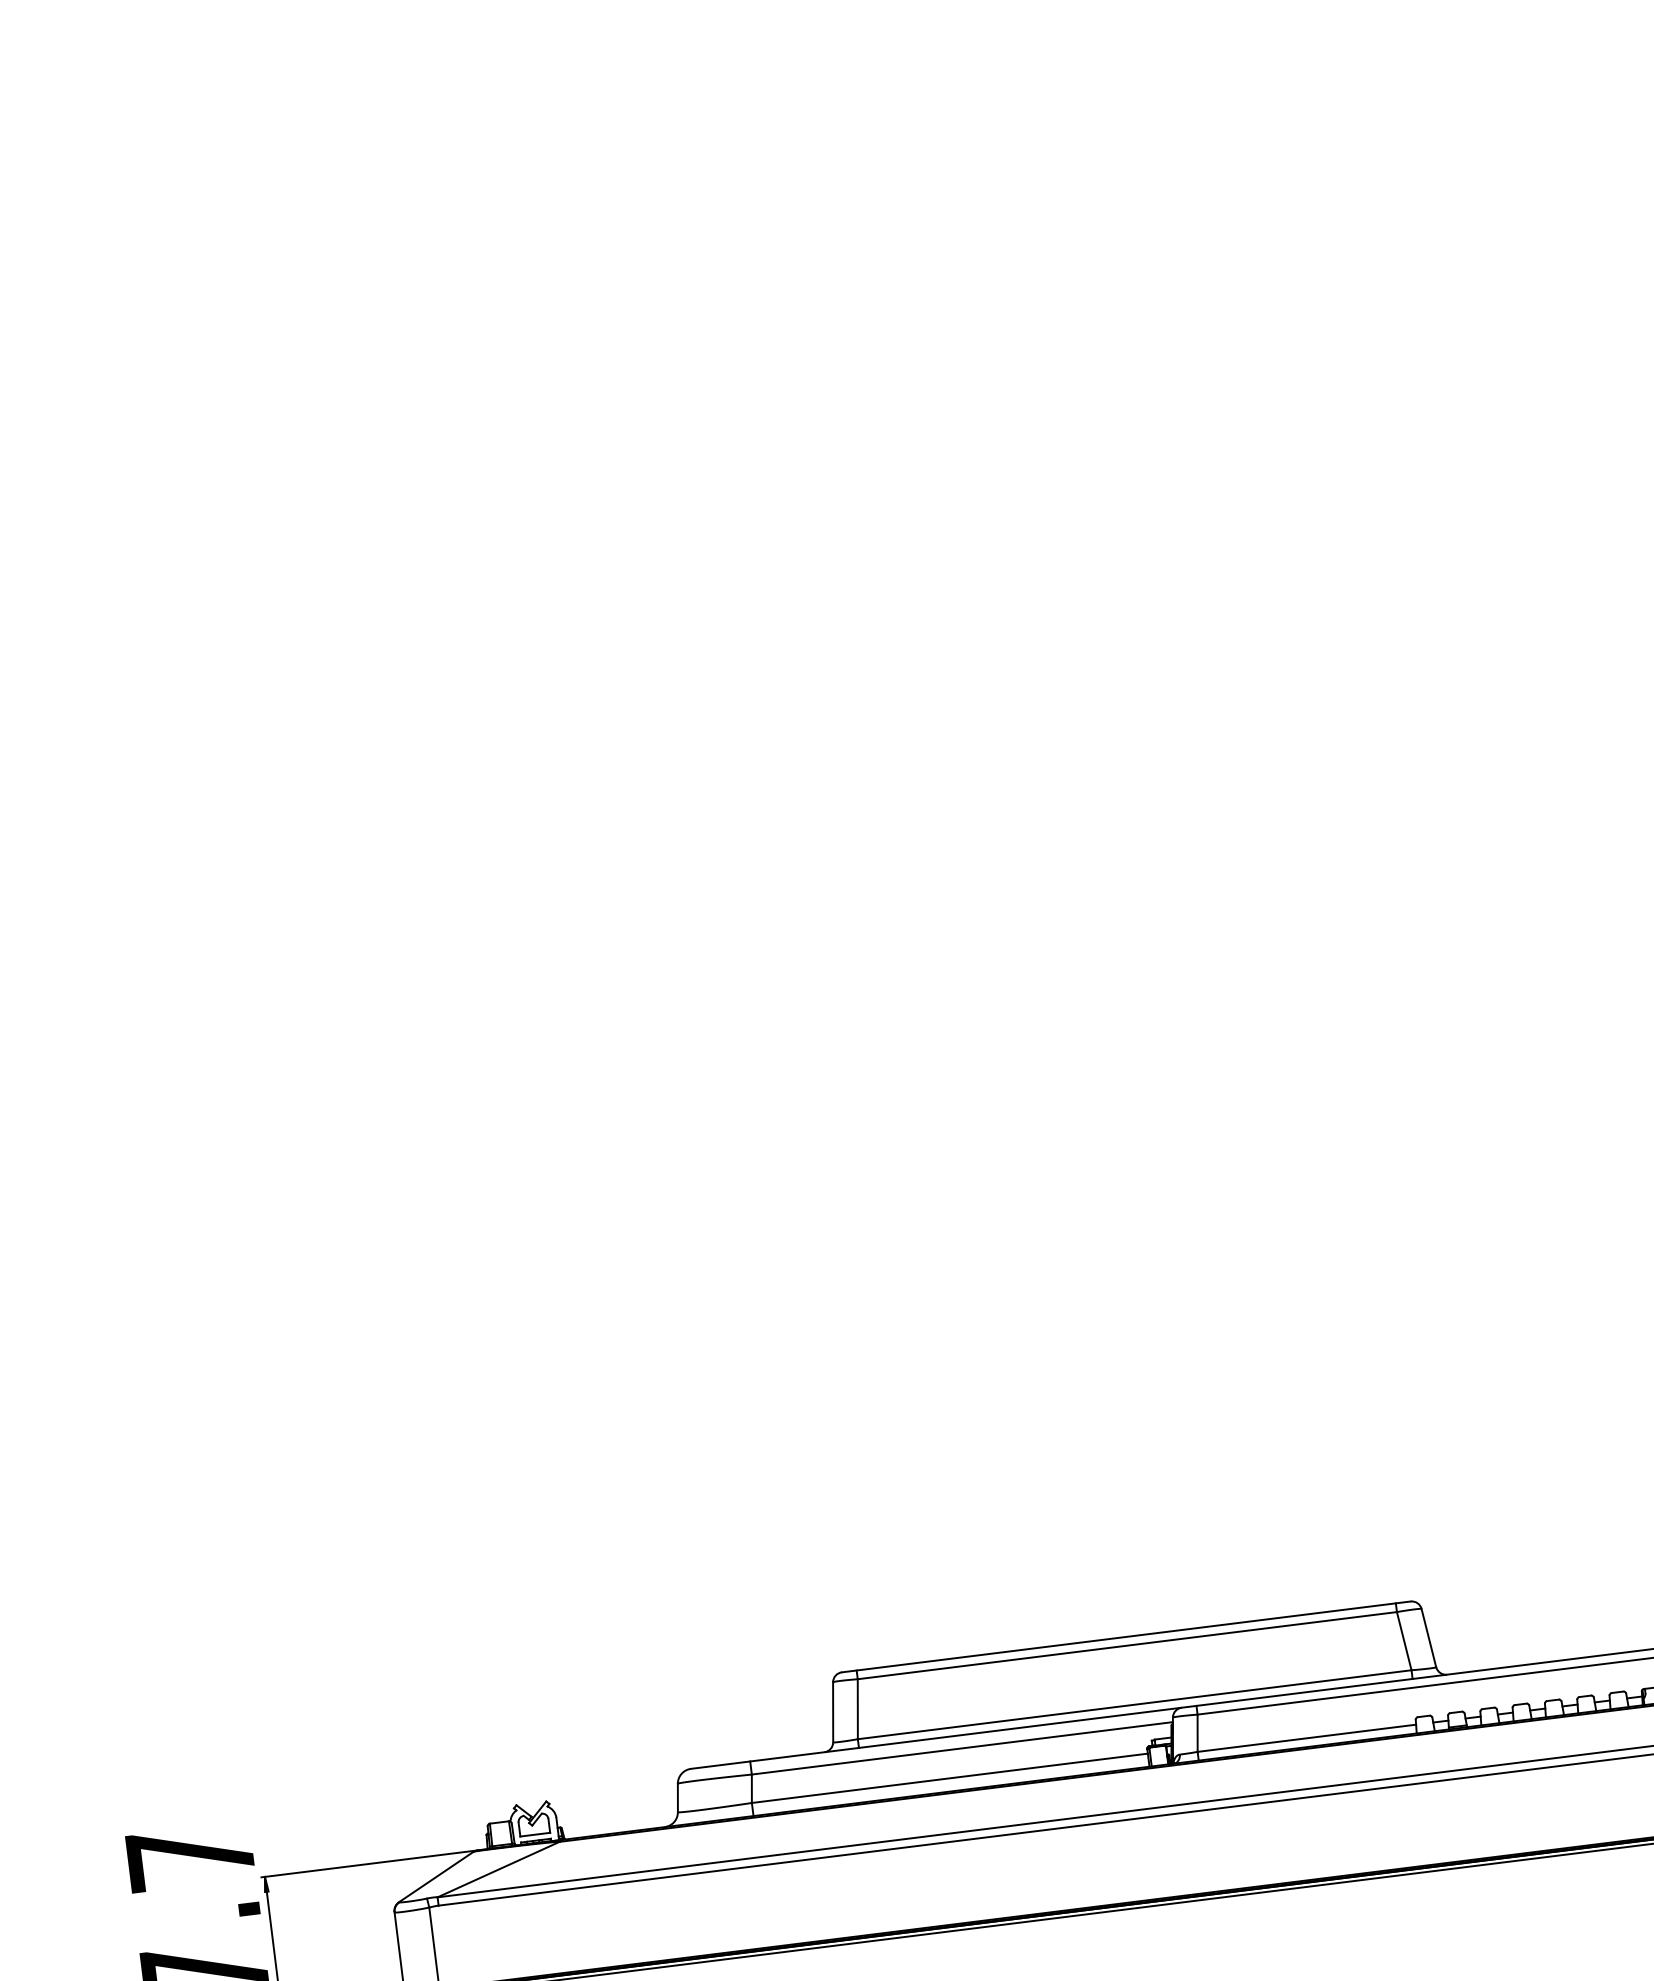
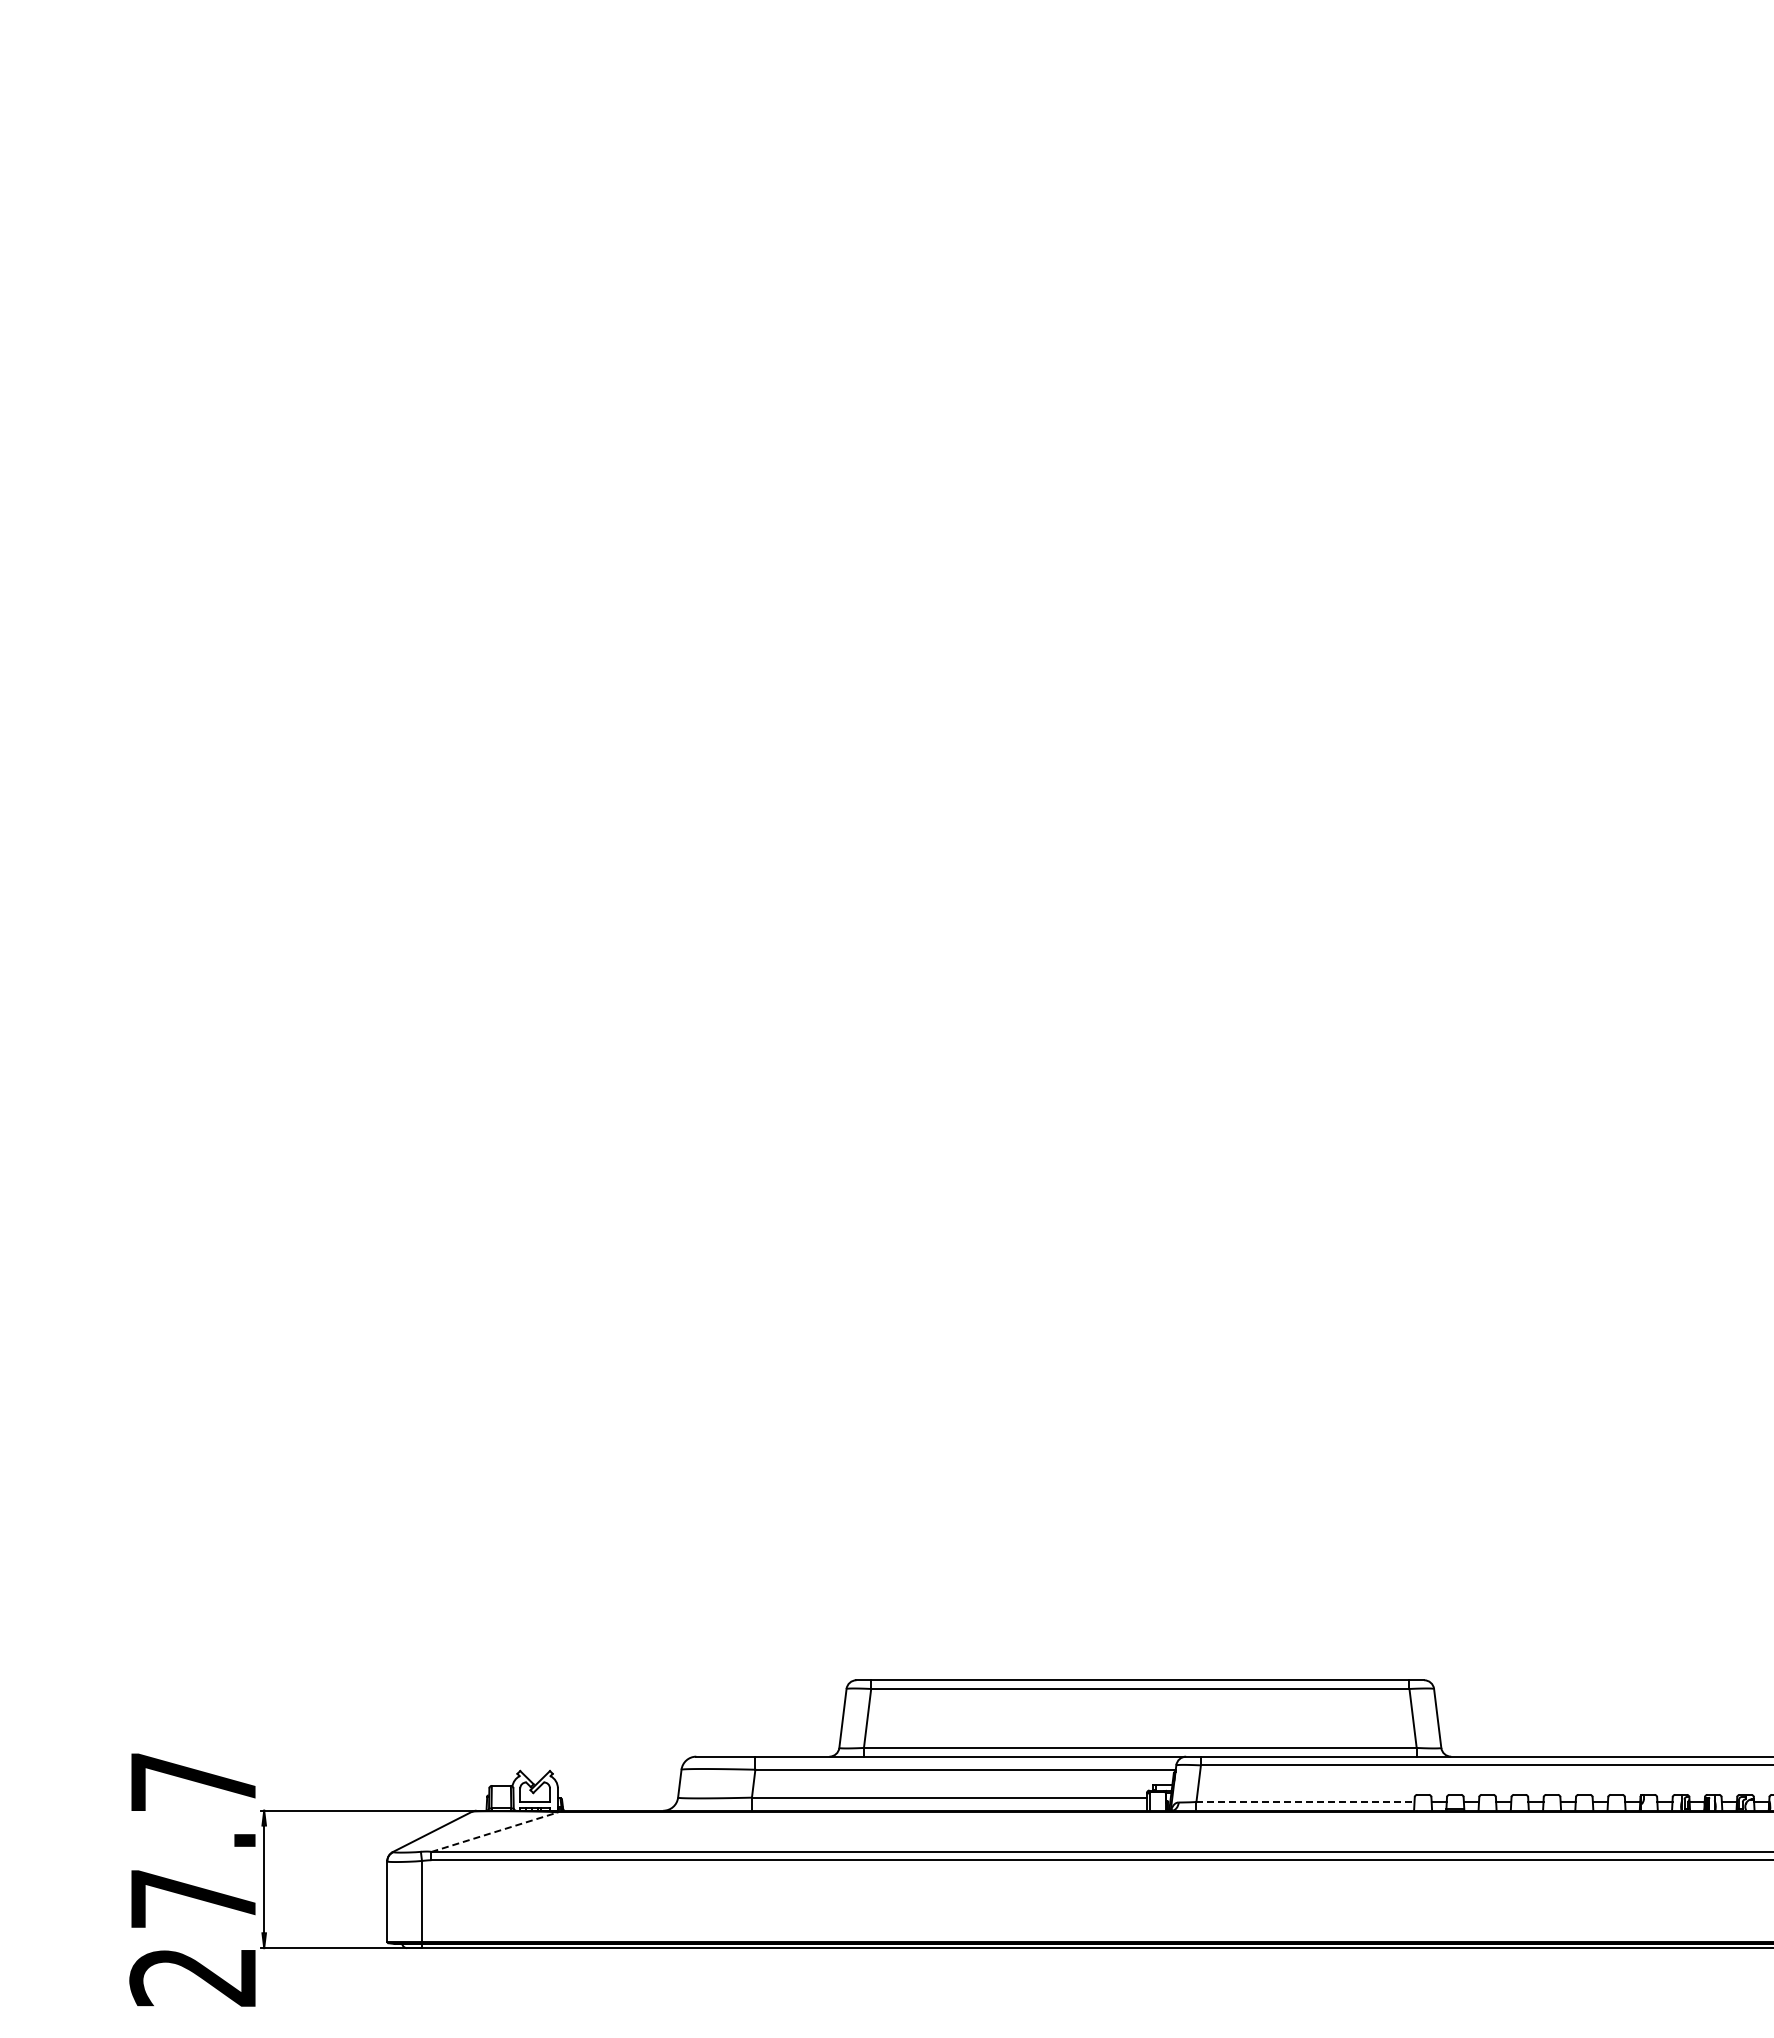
line: (1306, 1738) -> (1305, 1802), solid -> dashed
line: (499, 1869) -> (495, 1832), solid -> dashed

